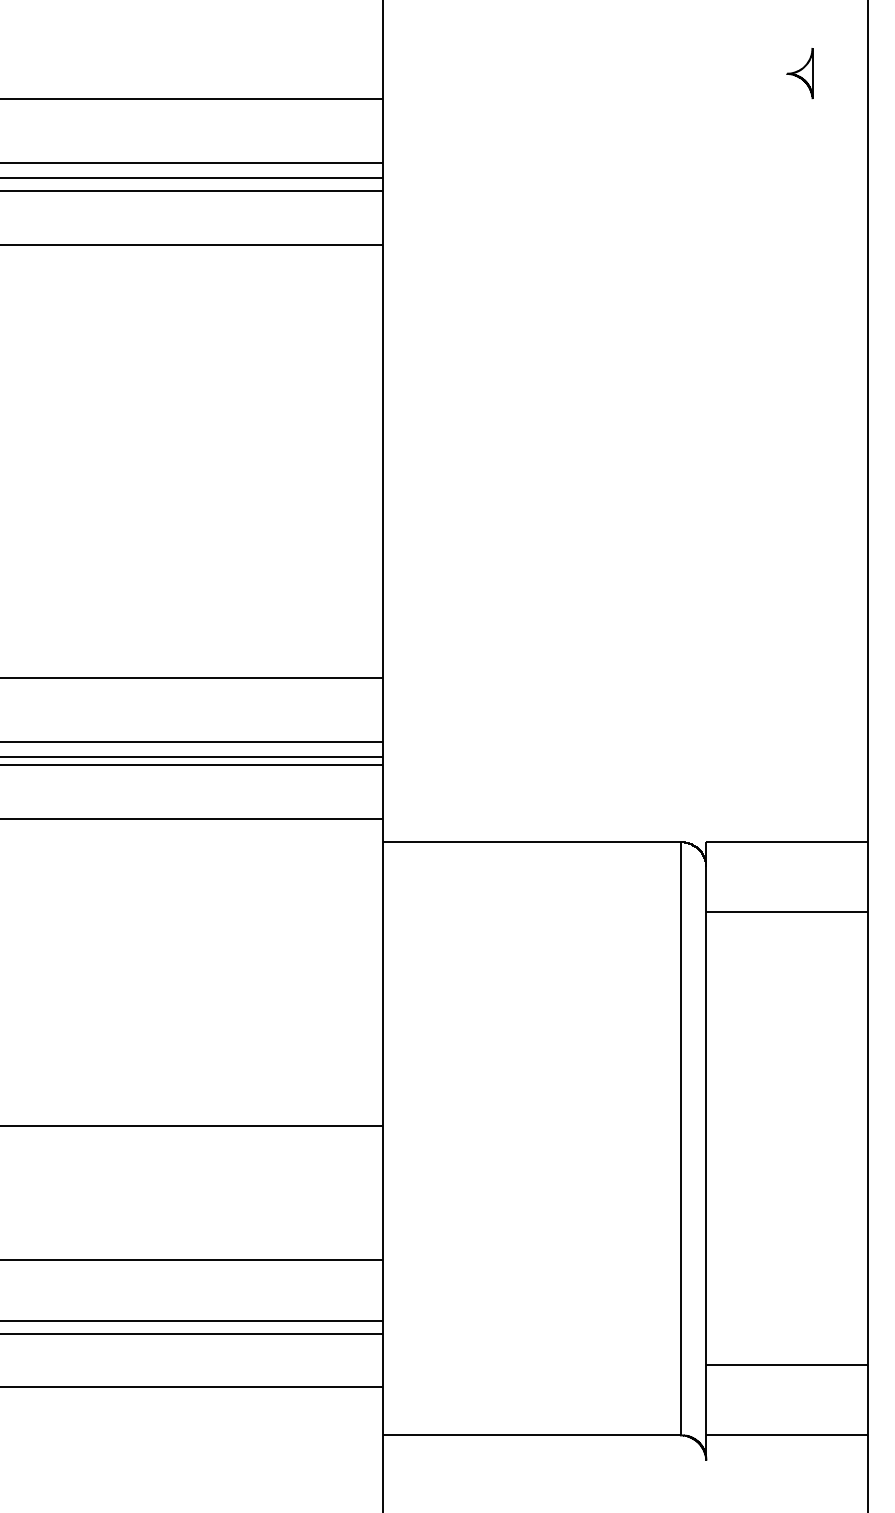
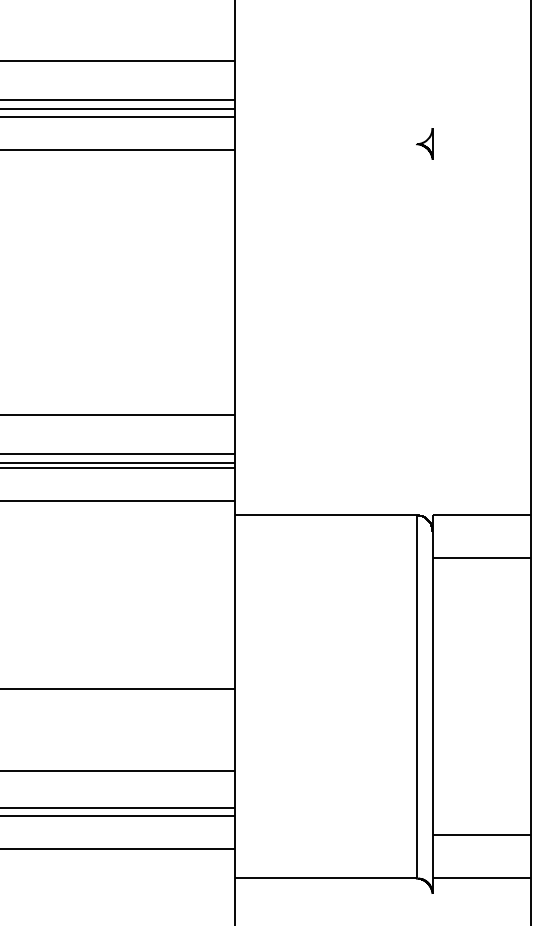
part: (799, 72) -> (424, 143), moved

